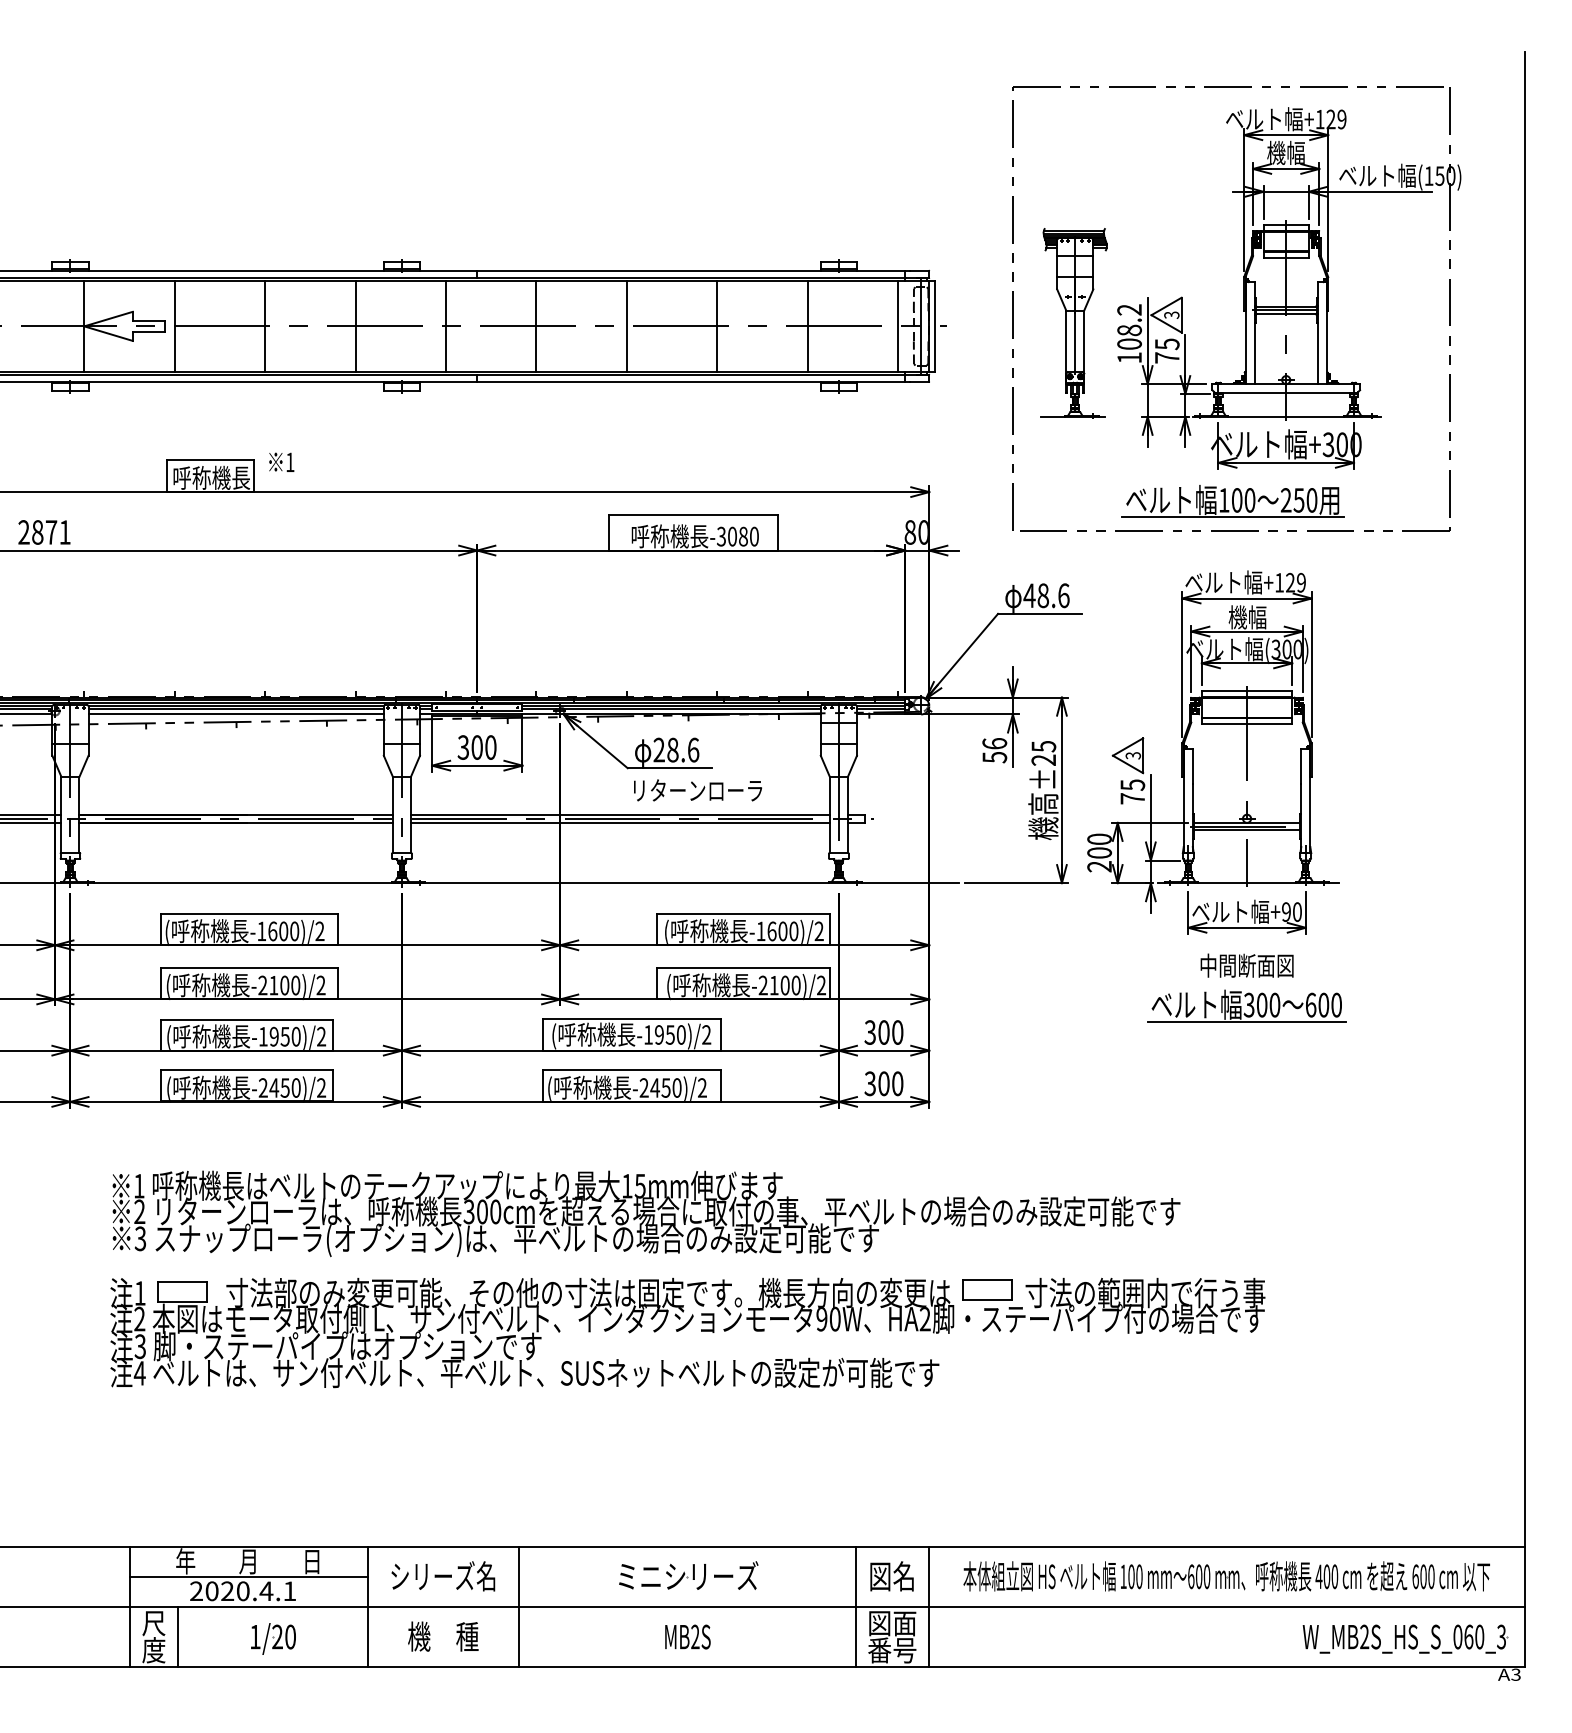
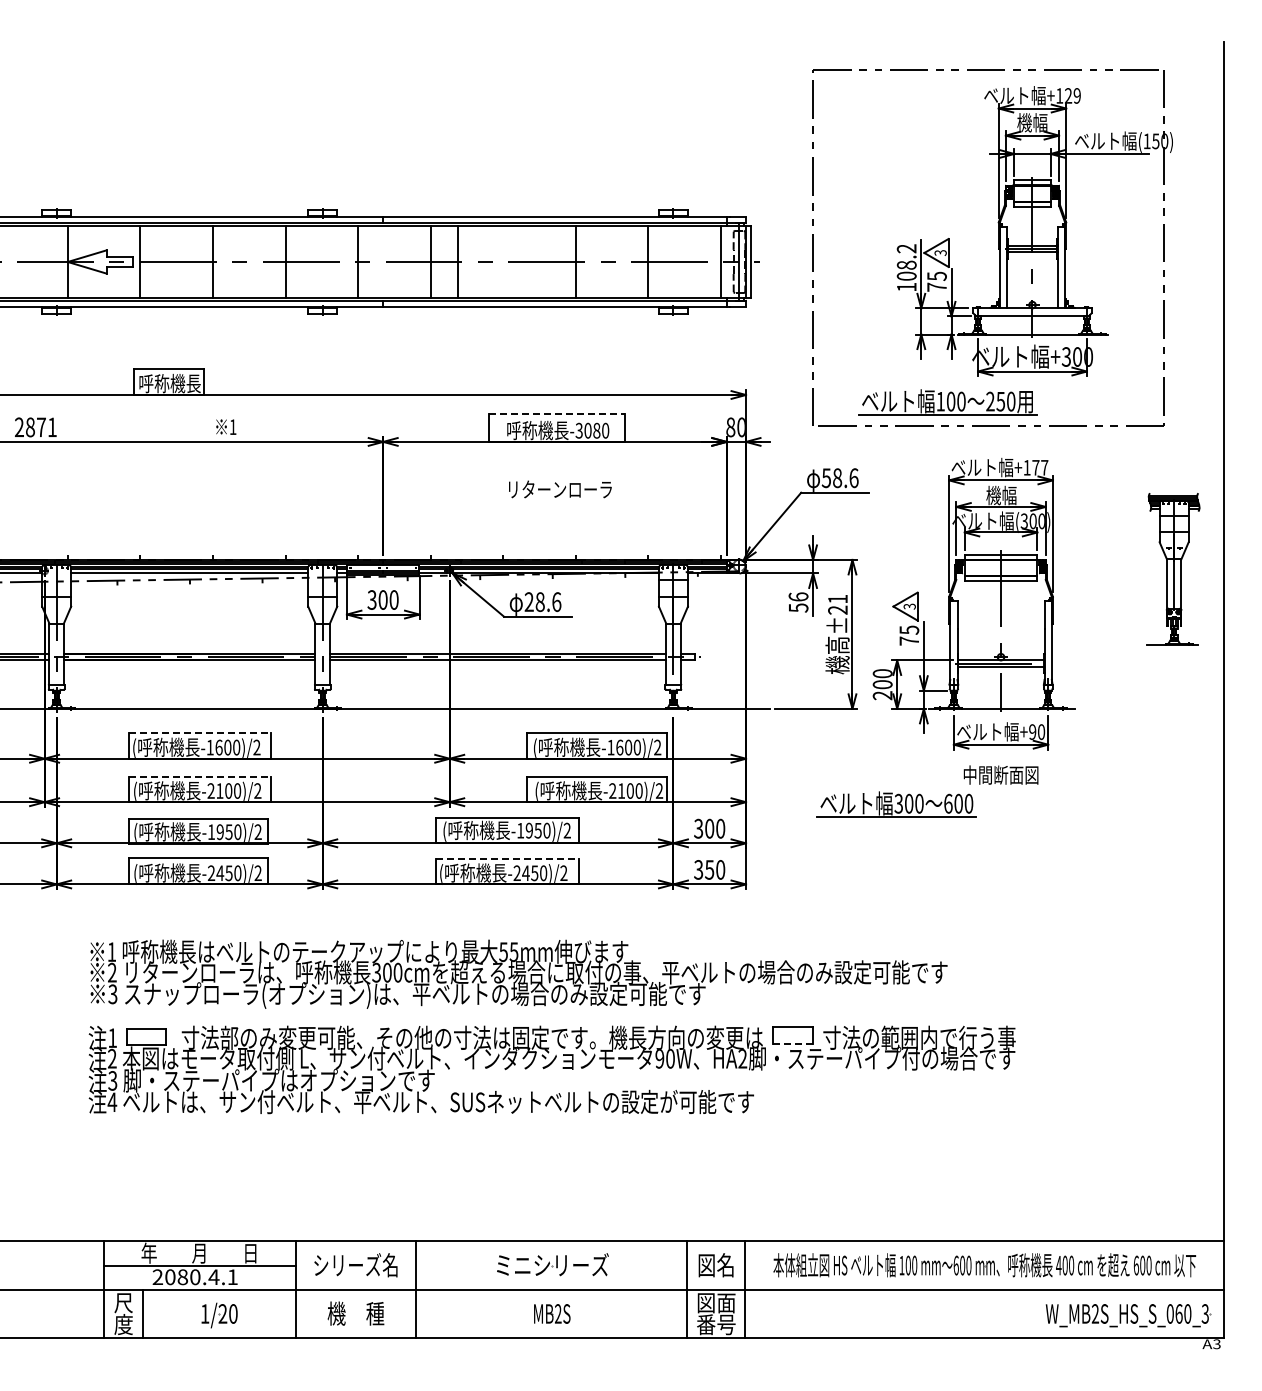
part: (1074, 323) -> (1173, 569), moved
line: (627, 325) -> (458, 261), moved
text: (282, 461) -> (226, 426), moved
part: (1232, 501) -> (947, 402), moved
line: (694, 515) -> (557, 413), solid -> dashed
text: (1296, 582) -> (1040, 467), +129 -> +177
text: (1029, 596) -> (826, 478), 48.6 -> 58.6
text: (1043, 745) -> (837, 598), ±25 -> ±21
text: (698, 790) -> (560, 489), moved
line: (249, 913) -> (200, 733), solid -> dashed
line: (249, 967) -> (200, 776), solid -> dashed
part: (1246, 1006) -> (896, 804), moved
line: (632, 1070) -> (507, 859), solid -> dashed
text: (883, 1083) -> (709, 869), 300 -> 350
text: (627, 1186) -> (503, 952), 15mm -> 55mm
line: (987, 1300) -> (792, 1043), solid -> dashed
text: (227, 1591) -> (182, 1277), 2020.4.1 -> 2080.4.1

